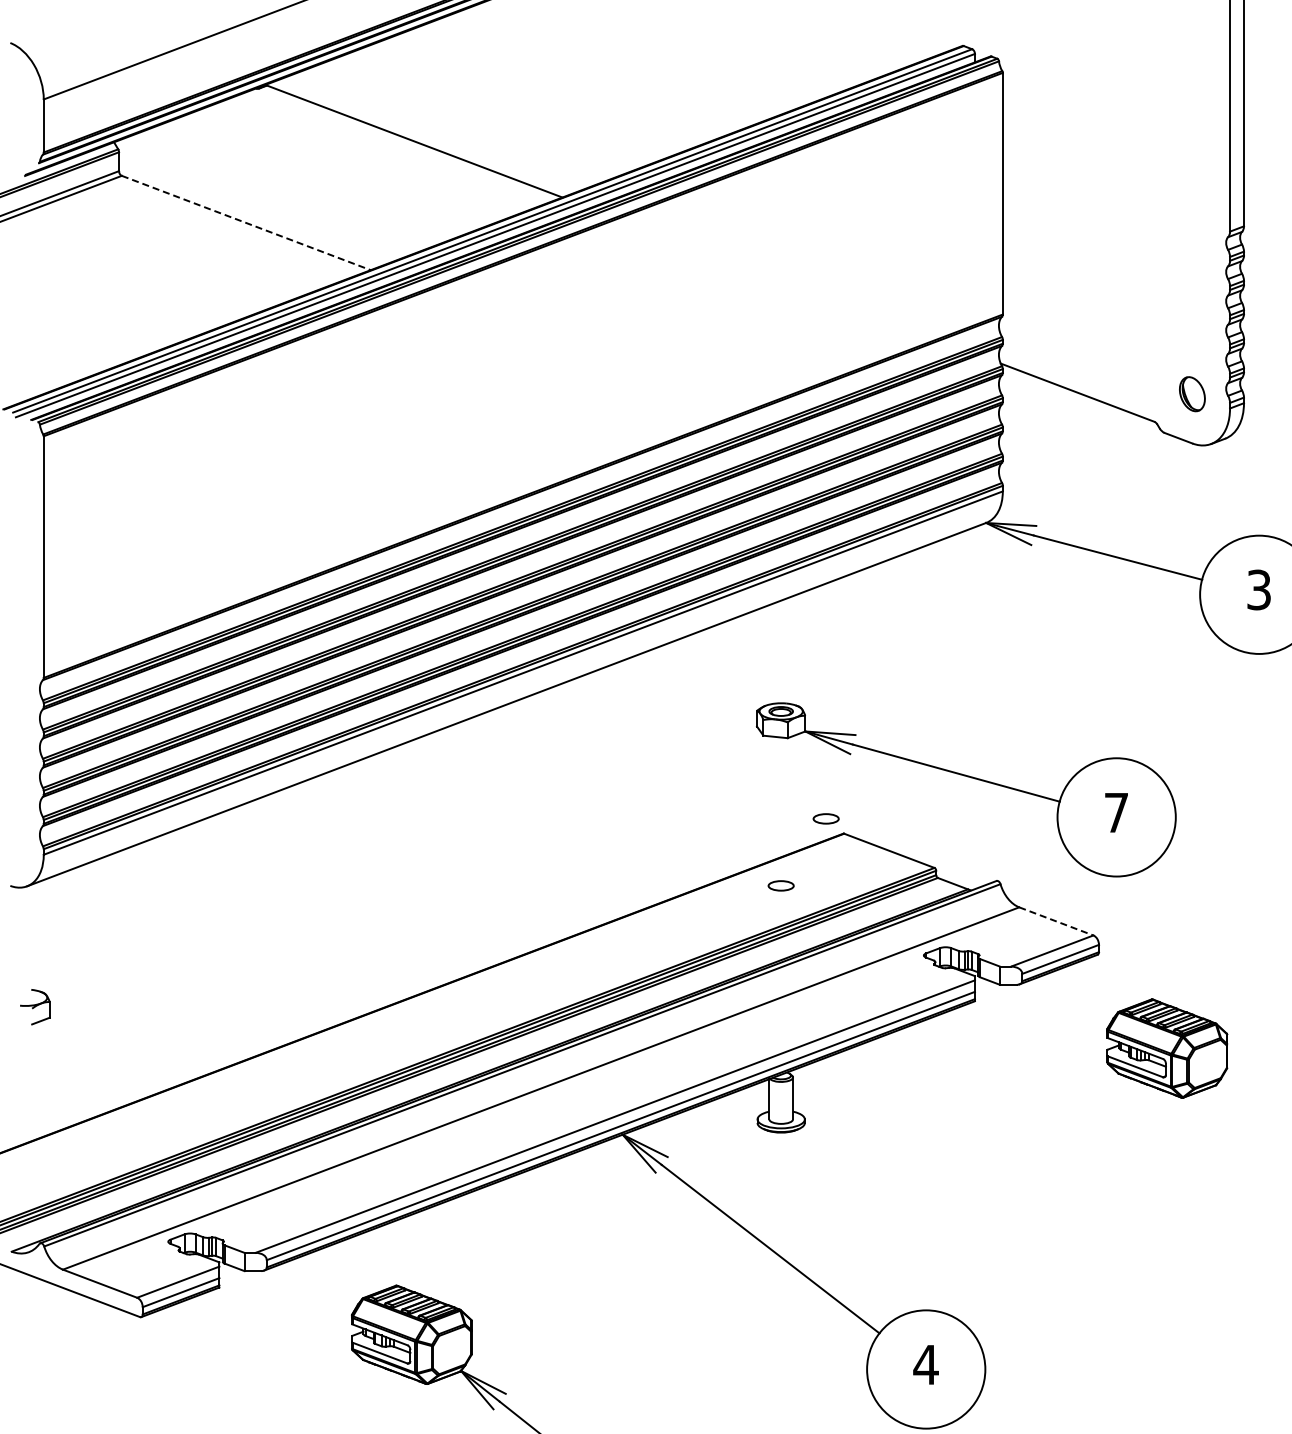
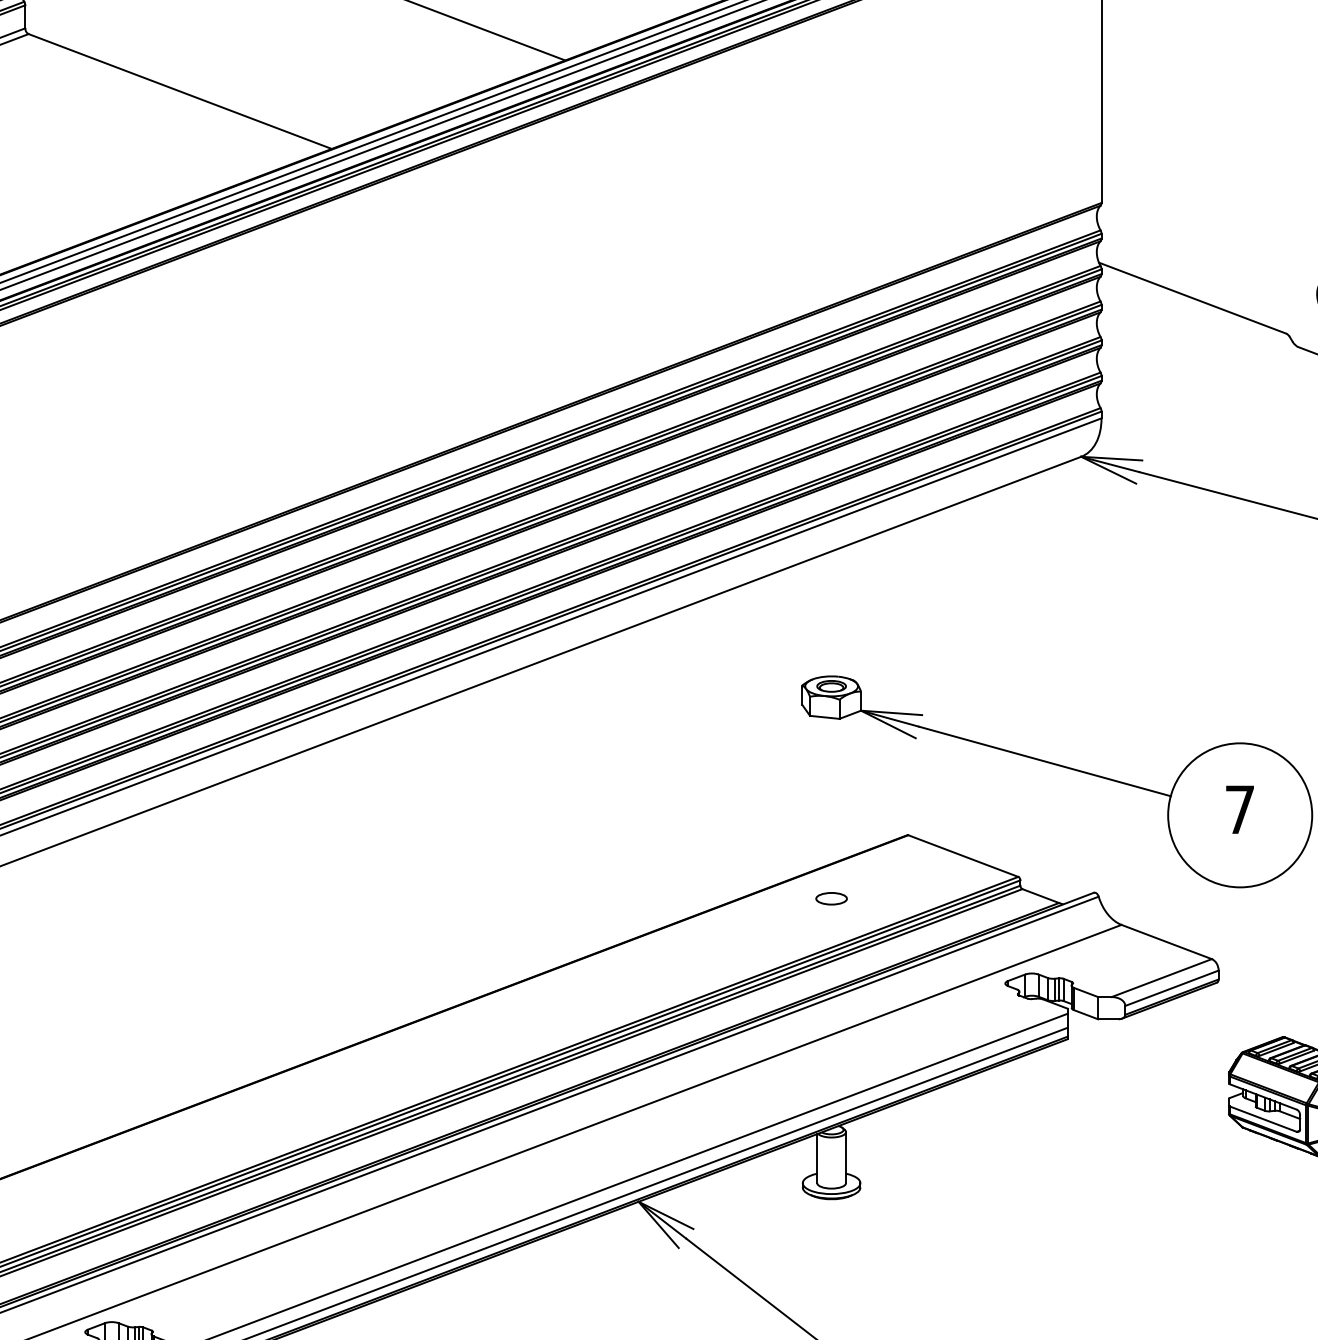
line: (246, 223) -> (180, 92), dashed -> solid
part: (825, 818) -> (885, 816), removed
line: (1056, 921) -> (1166, 942), dashed -> solid

